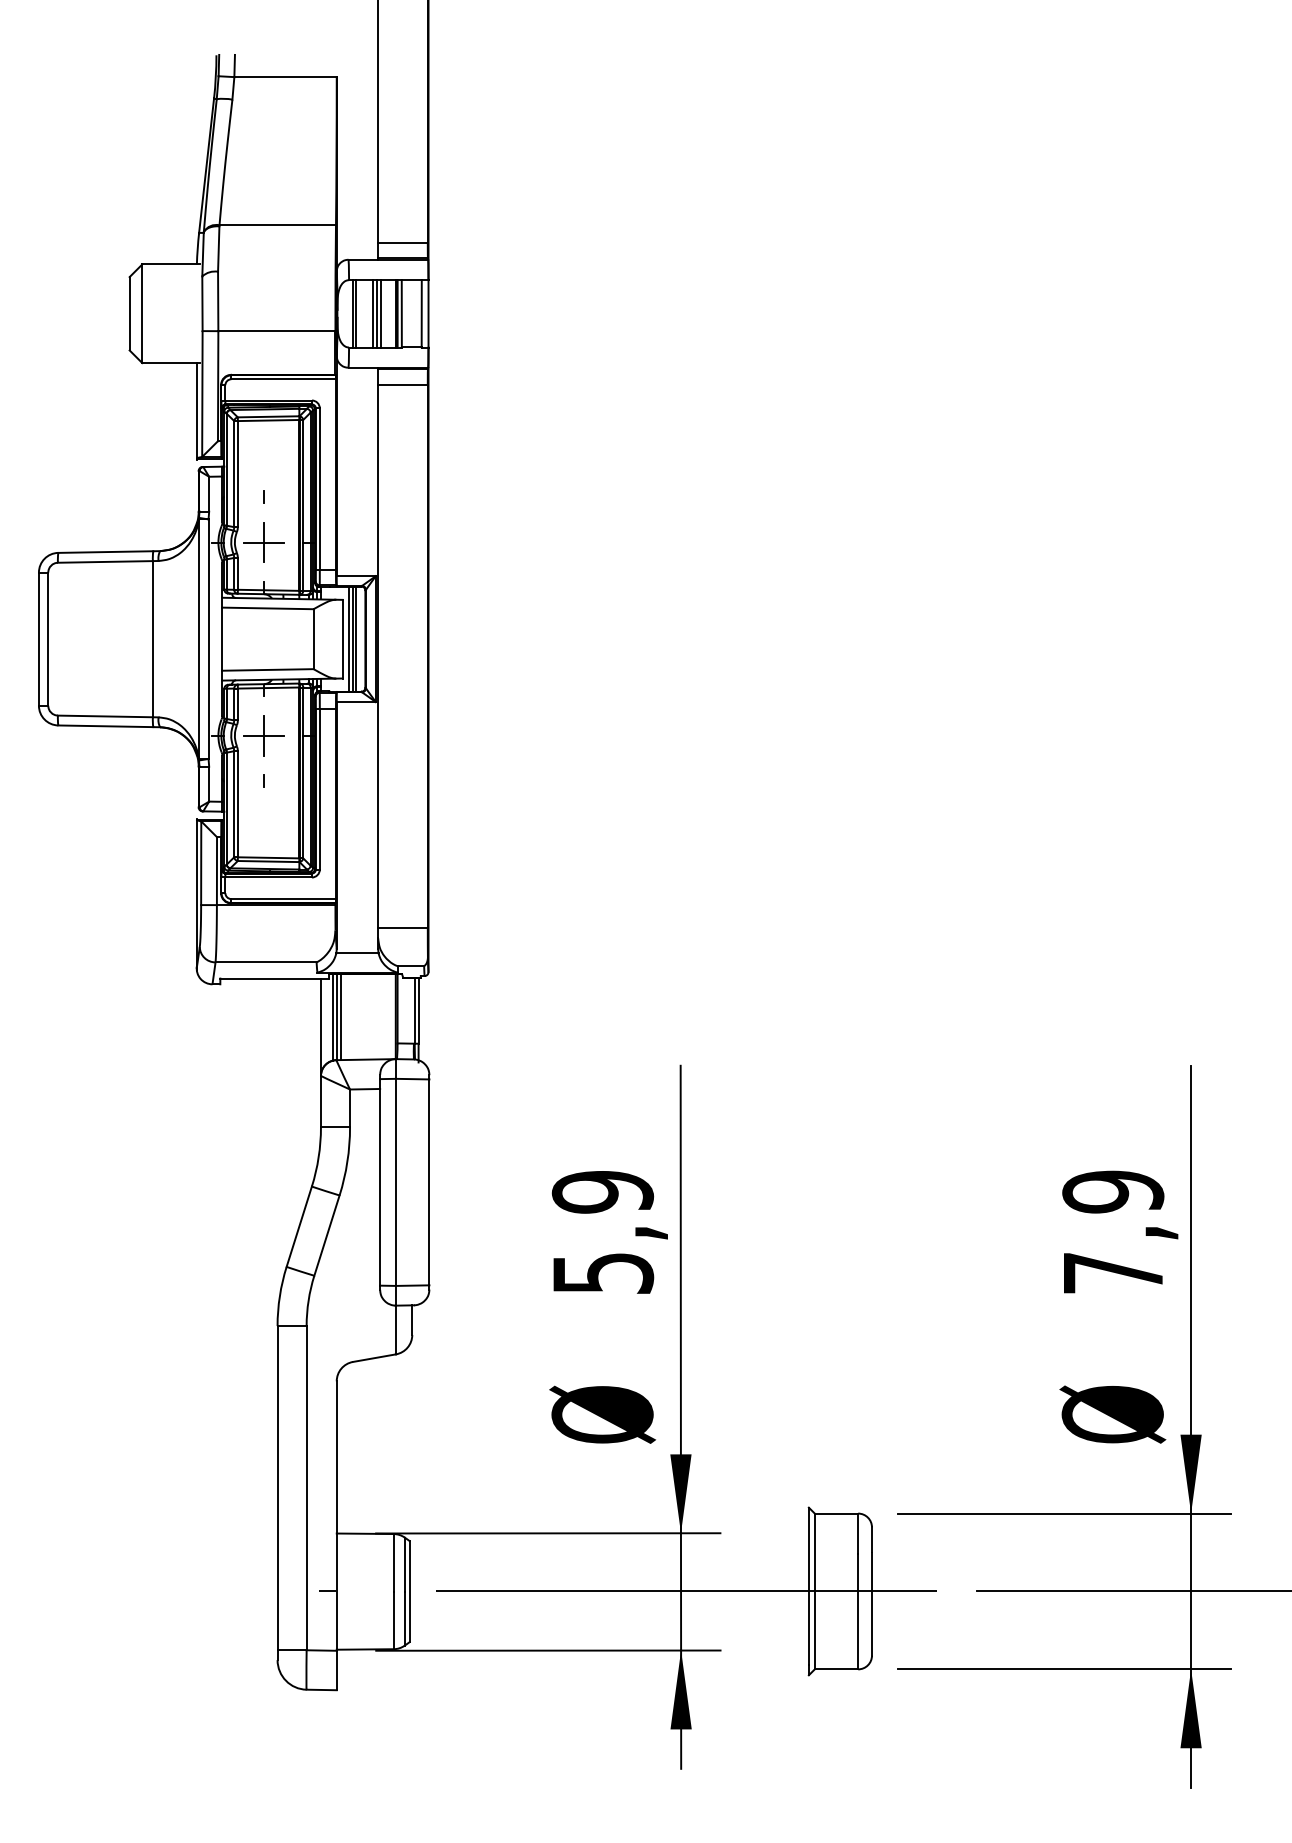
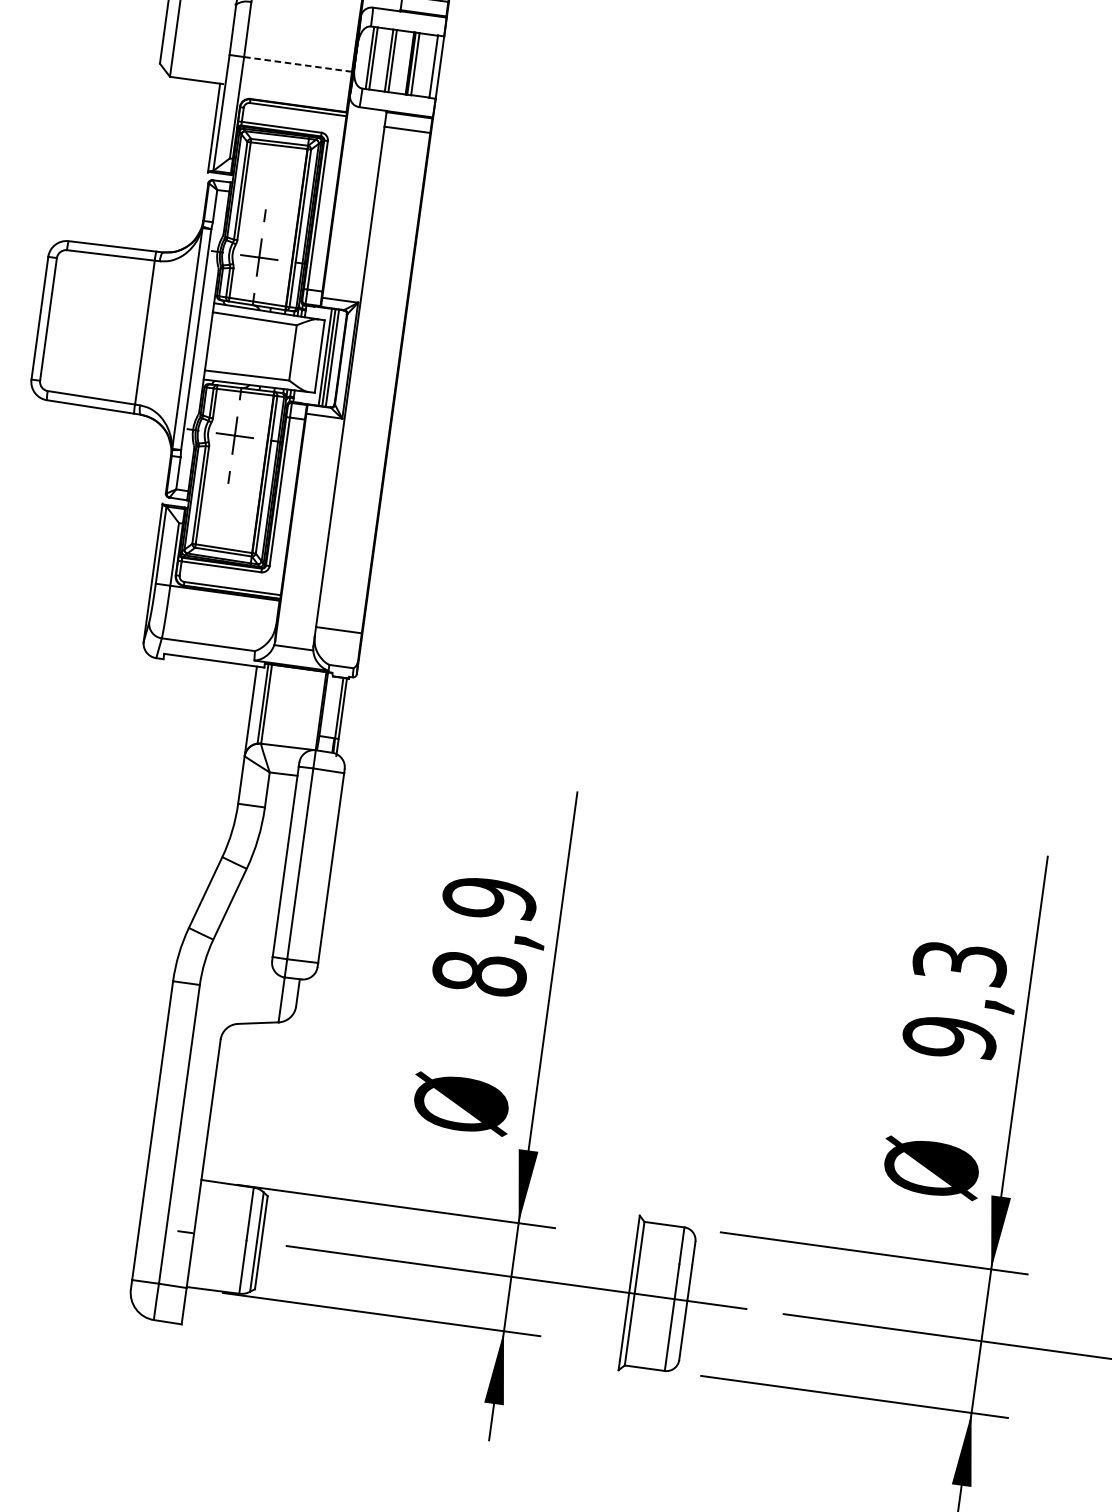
line: (381, 313) -> (396, 61), removed
line: (276, 331) -> (297, 64), solid -> dashed
line: (340, 1017) -> (270, 704), removed
text: (1113, 1232) -> (955, 1000), 7,9 -> 9,3
text: (603, 1273) -> (480, 974), 5,9 -> 8,9

